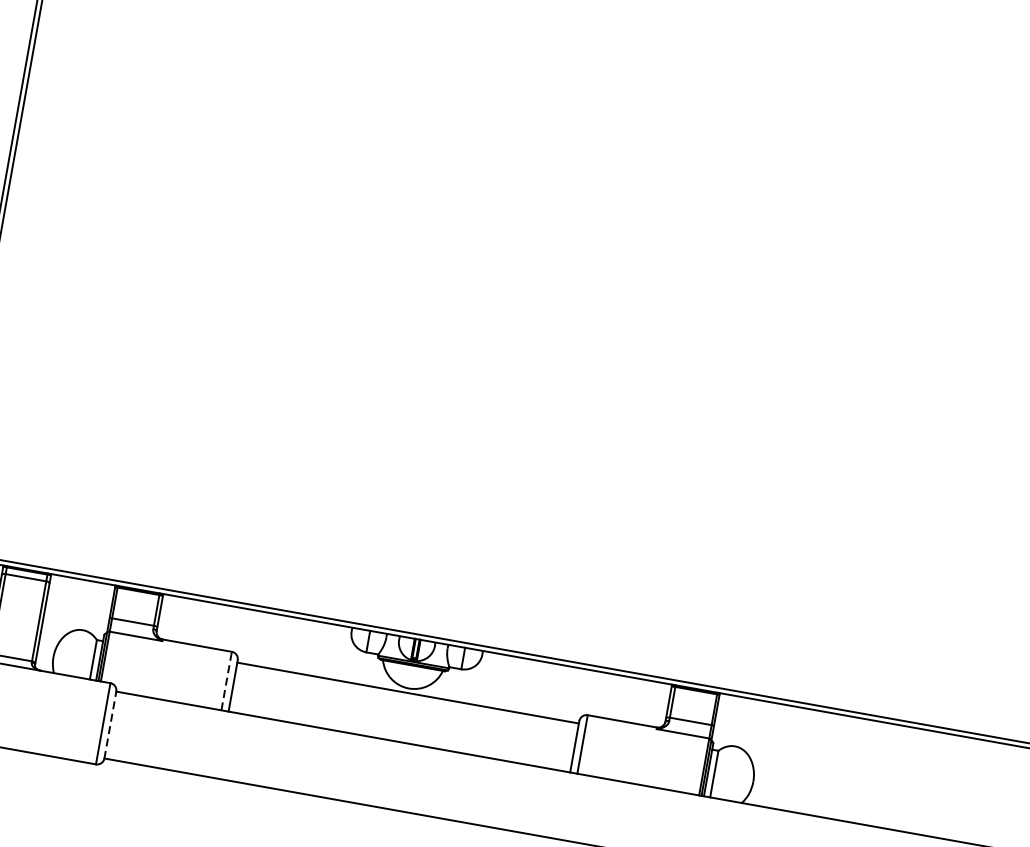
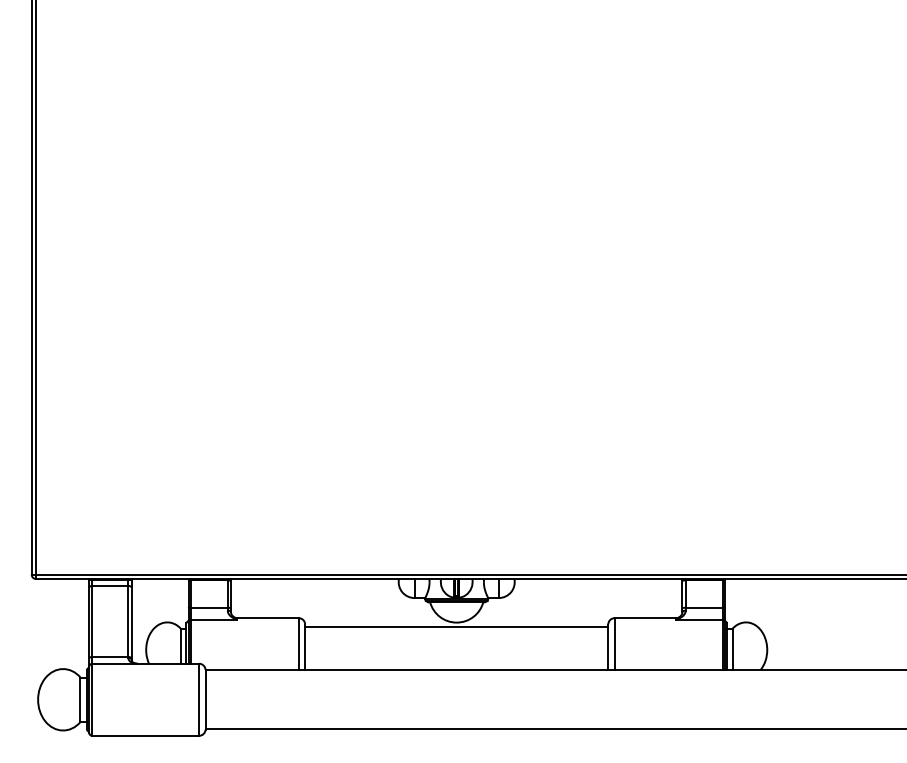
line: (226, 681) -> (298, 644), dashed -> solid
line: (110, 724) -> (205, 699), dashed -> solid

